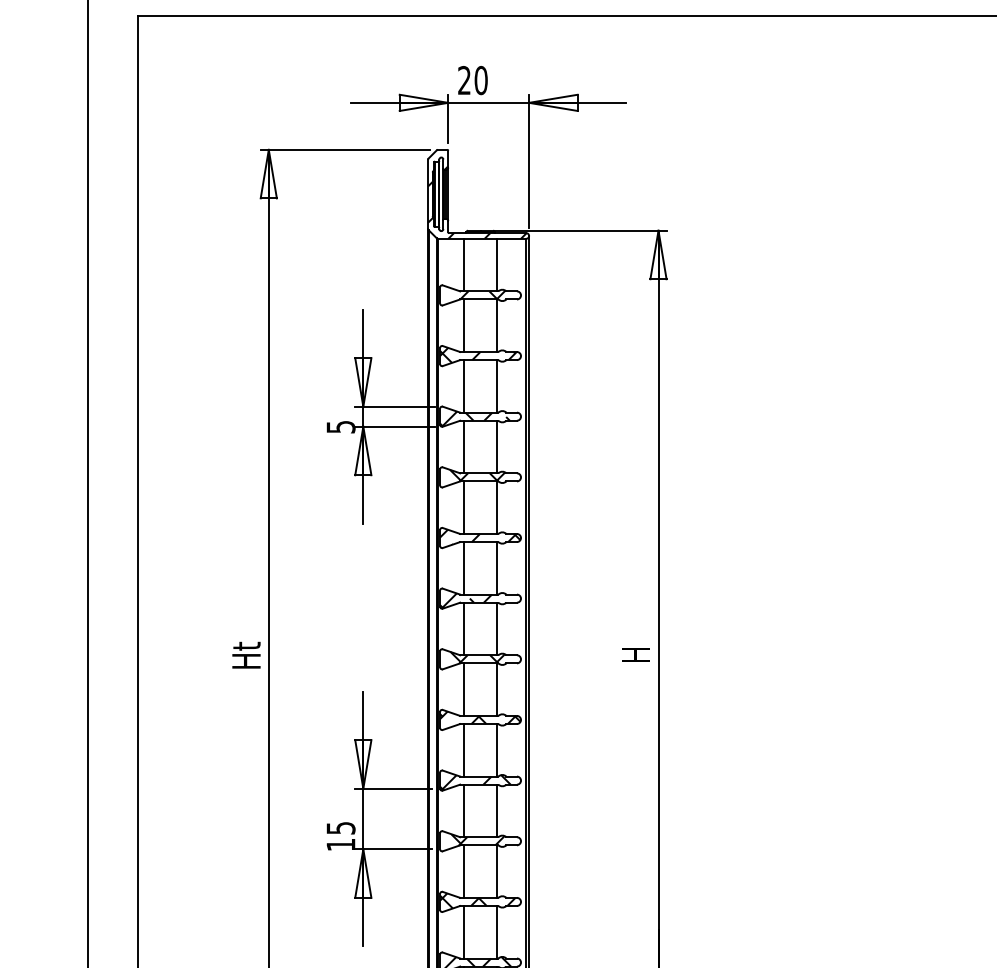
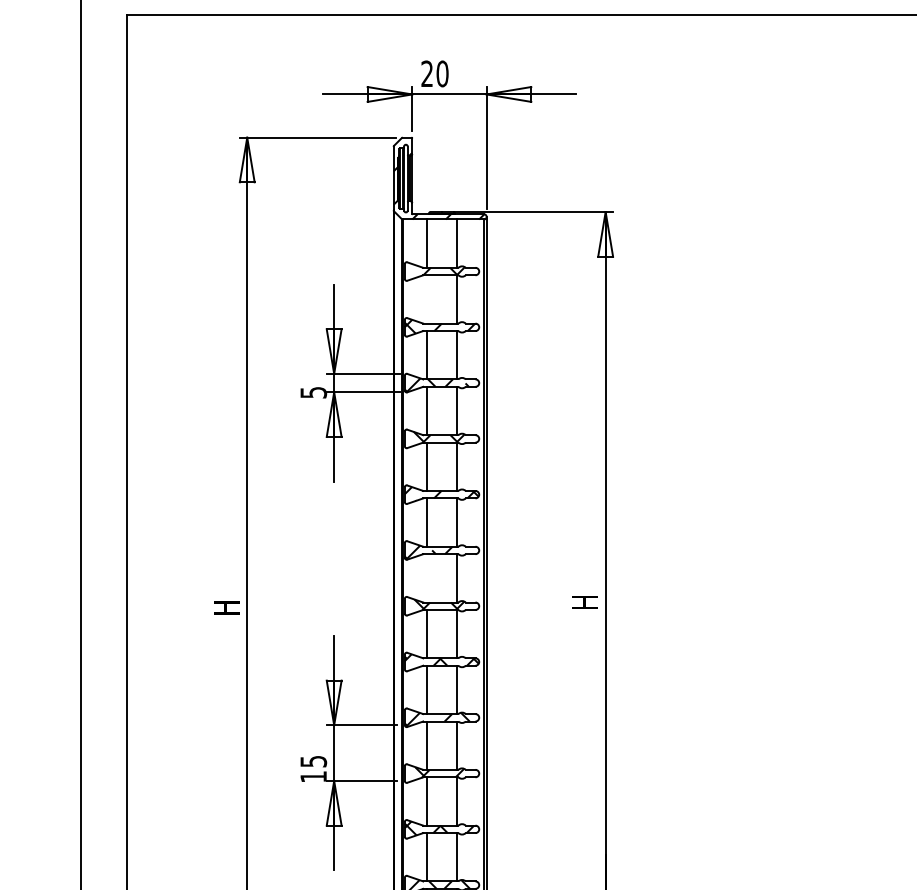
line: (464, 325) -> (427, 299), removed
line: (464, 628) -> (427, 577), removed
text: (246, 654) -> (226, 601), Ht -> H

